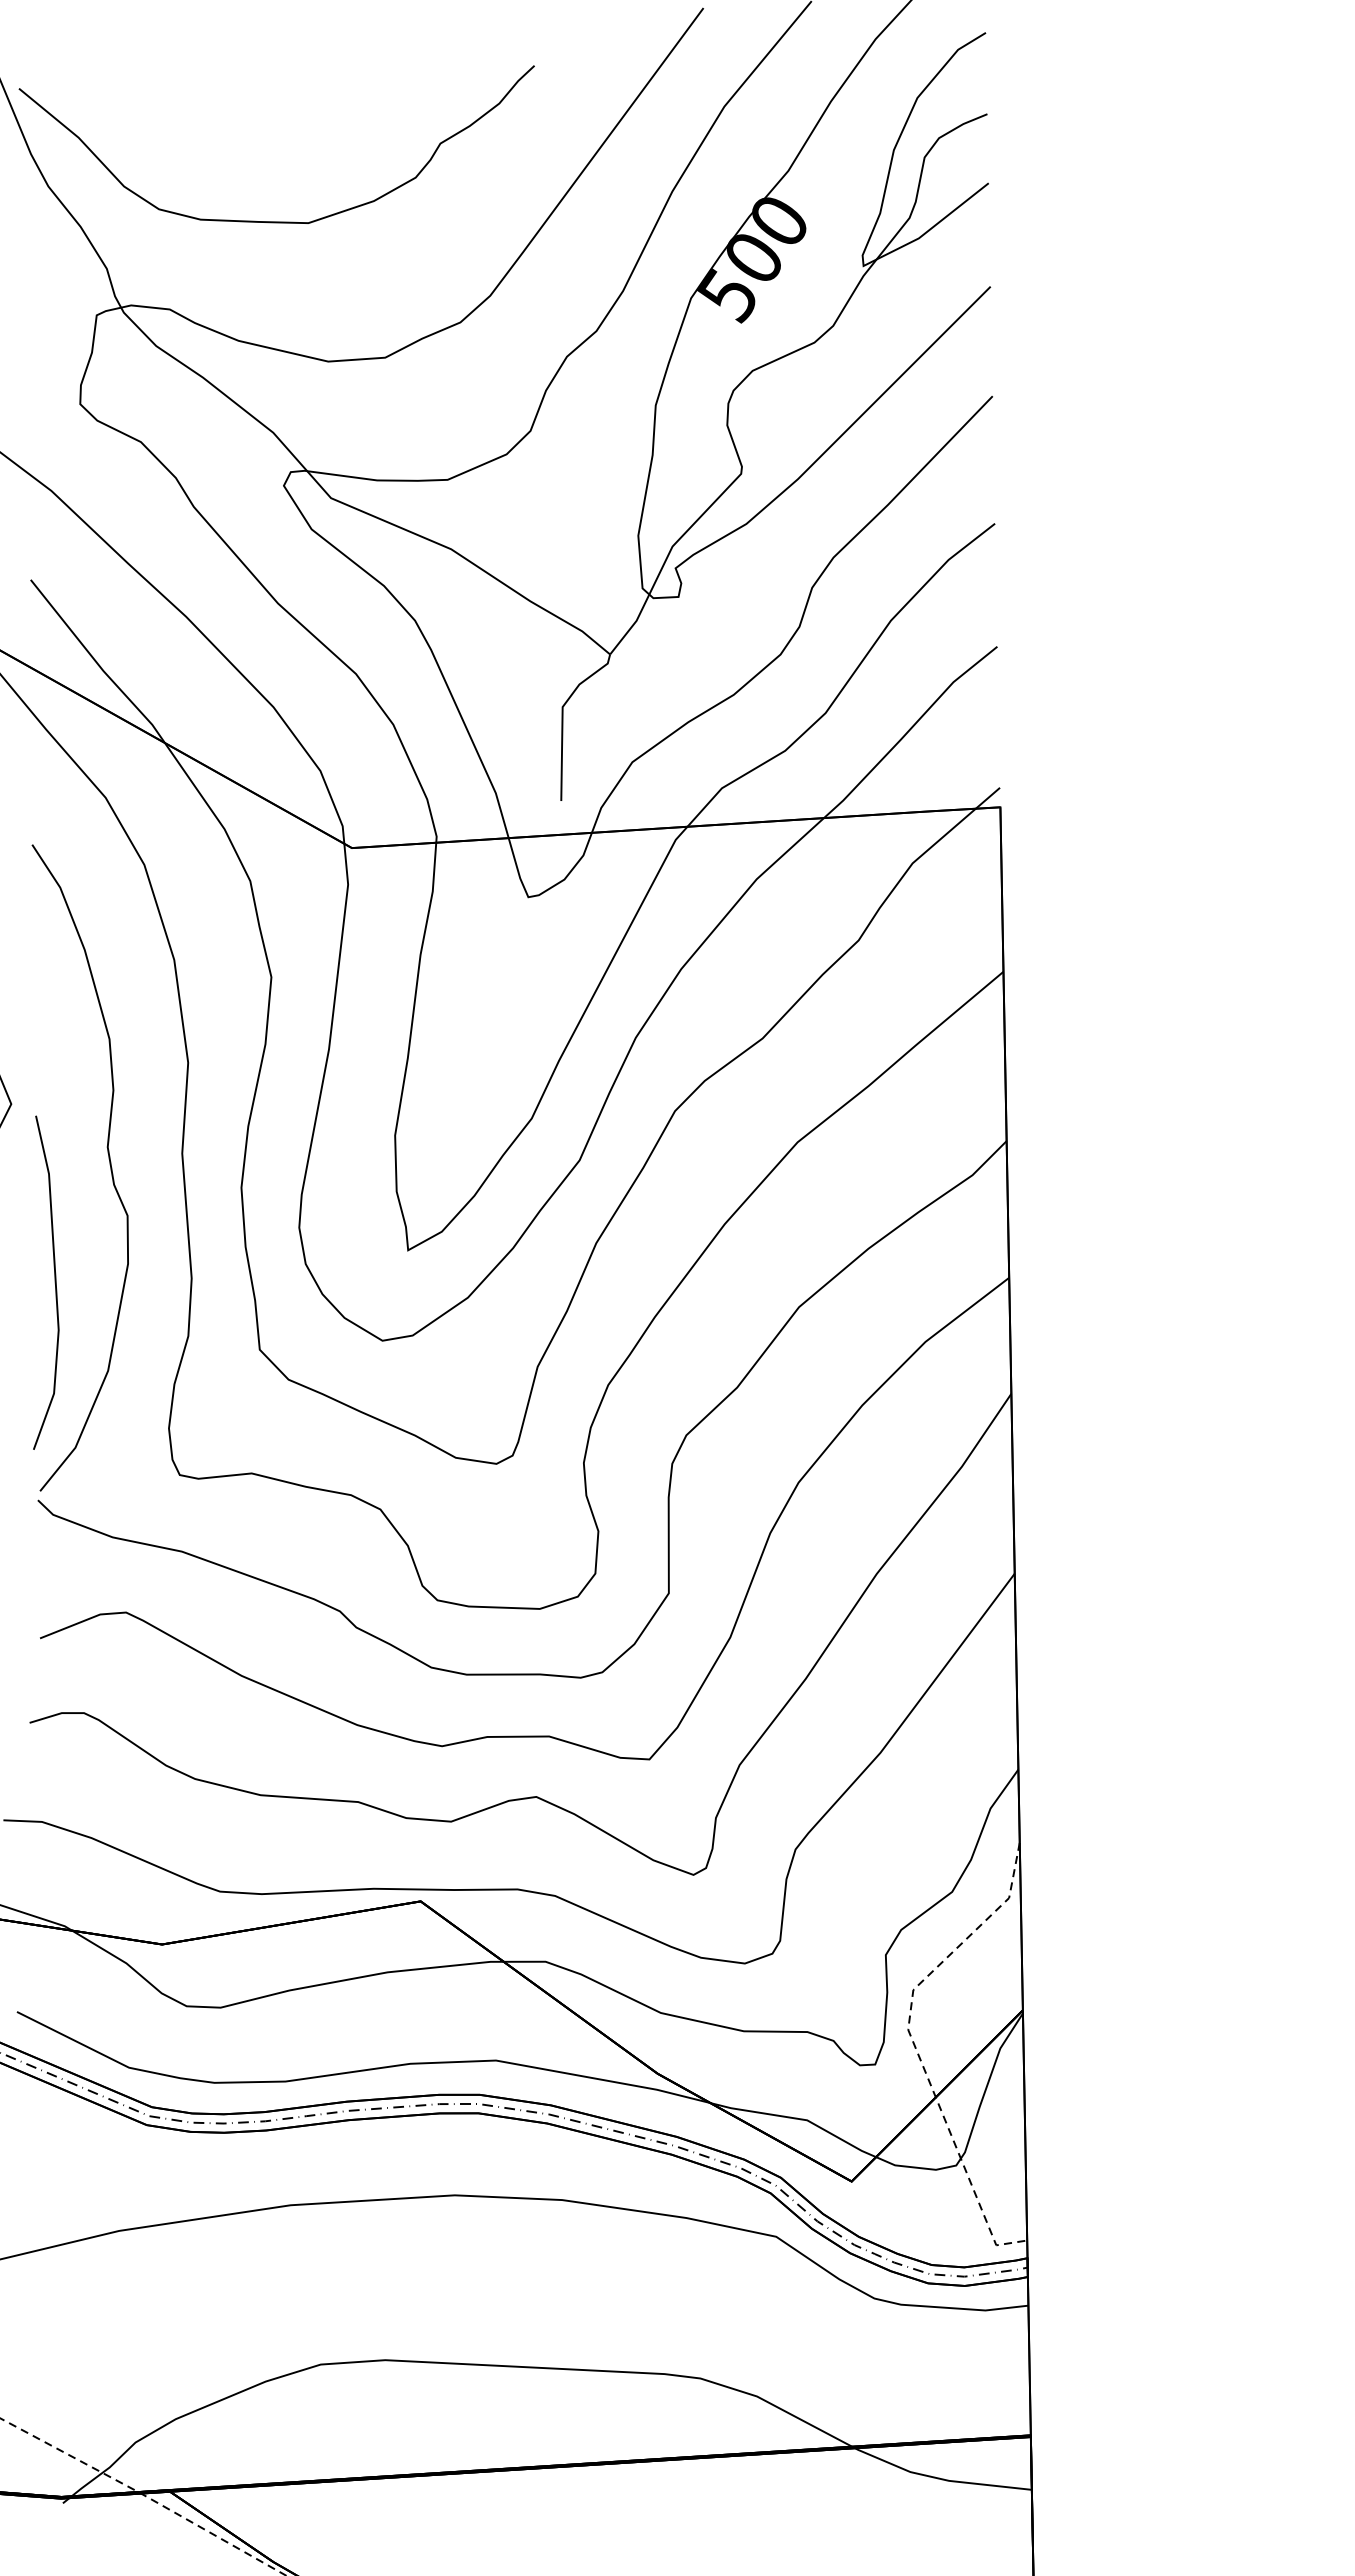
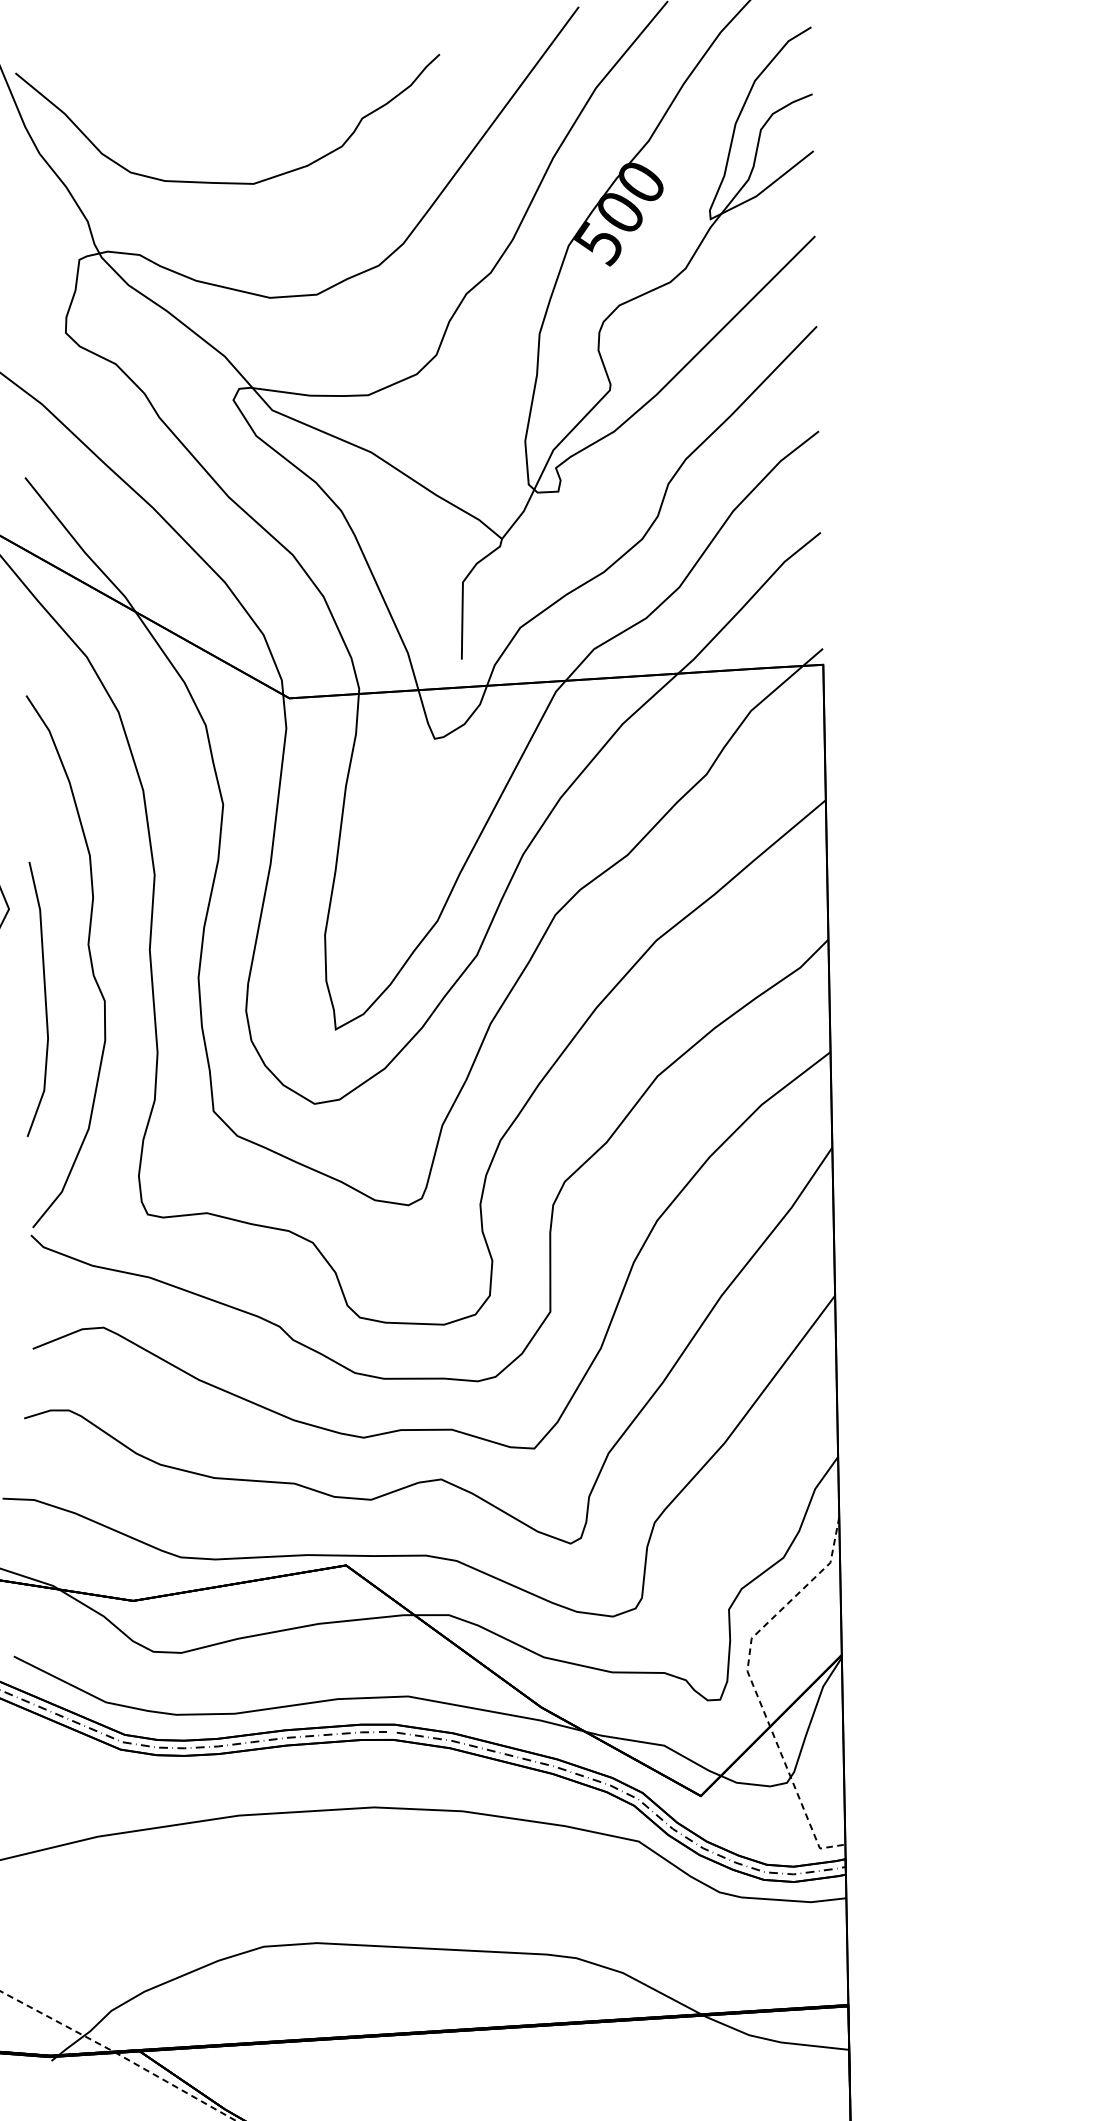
line: (54, 1282) -> (44, 999), moved

